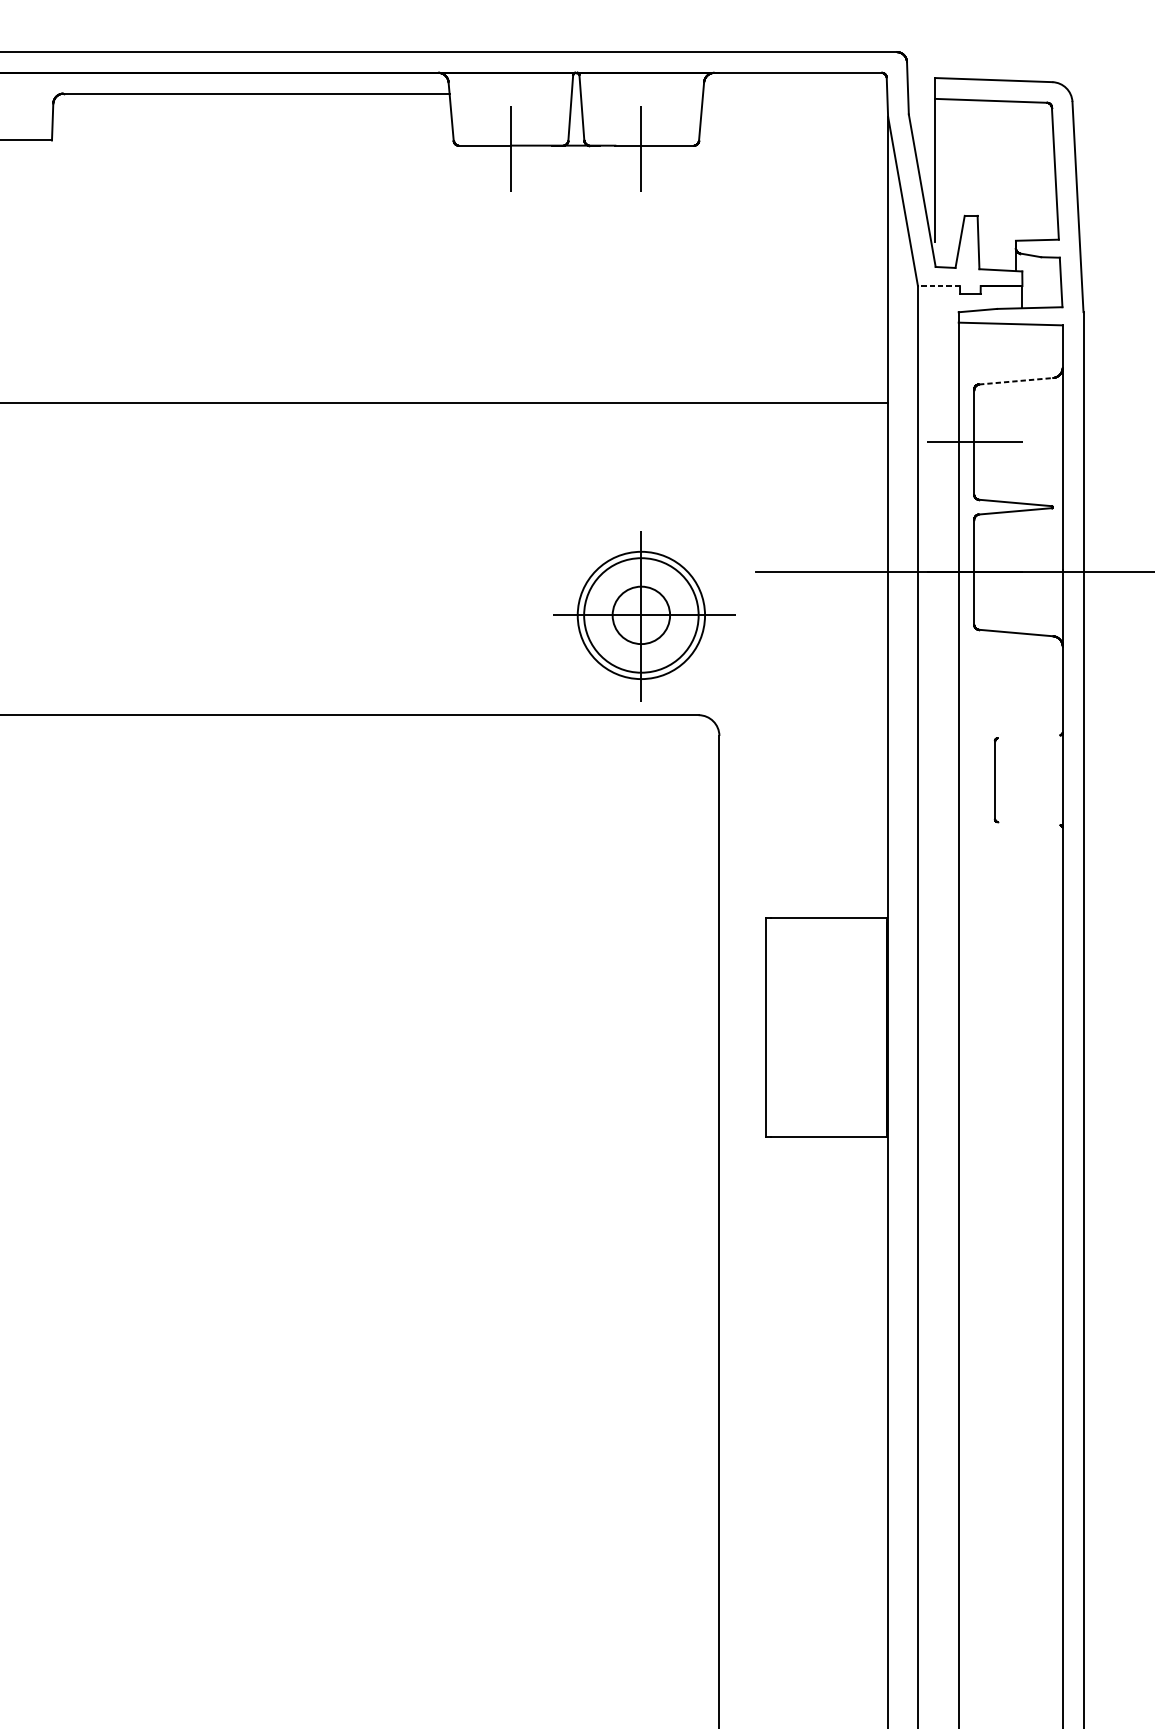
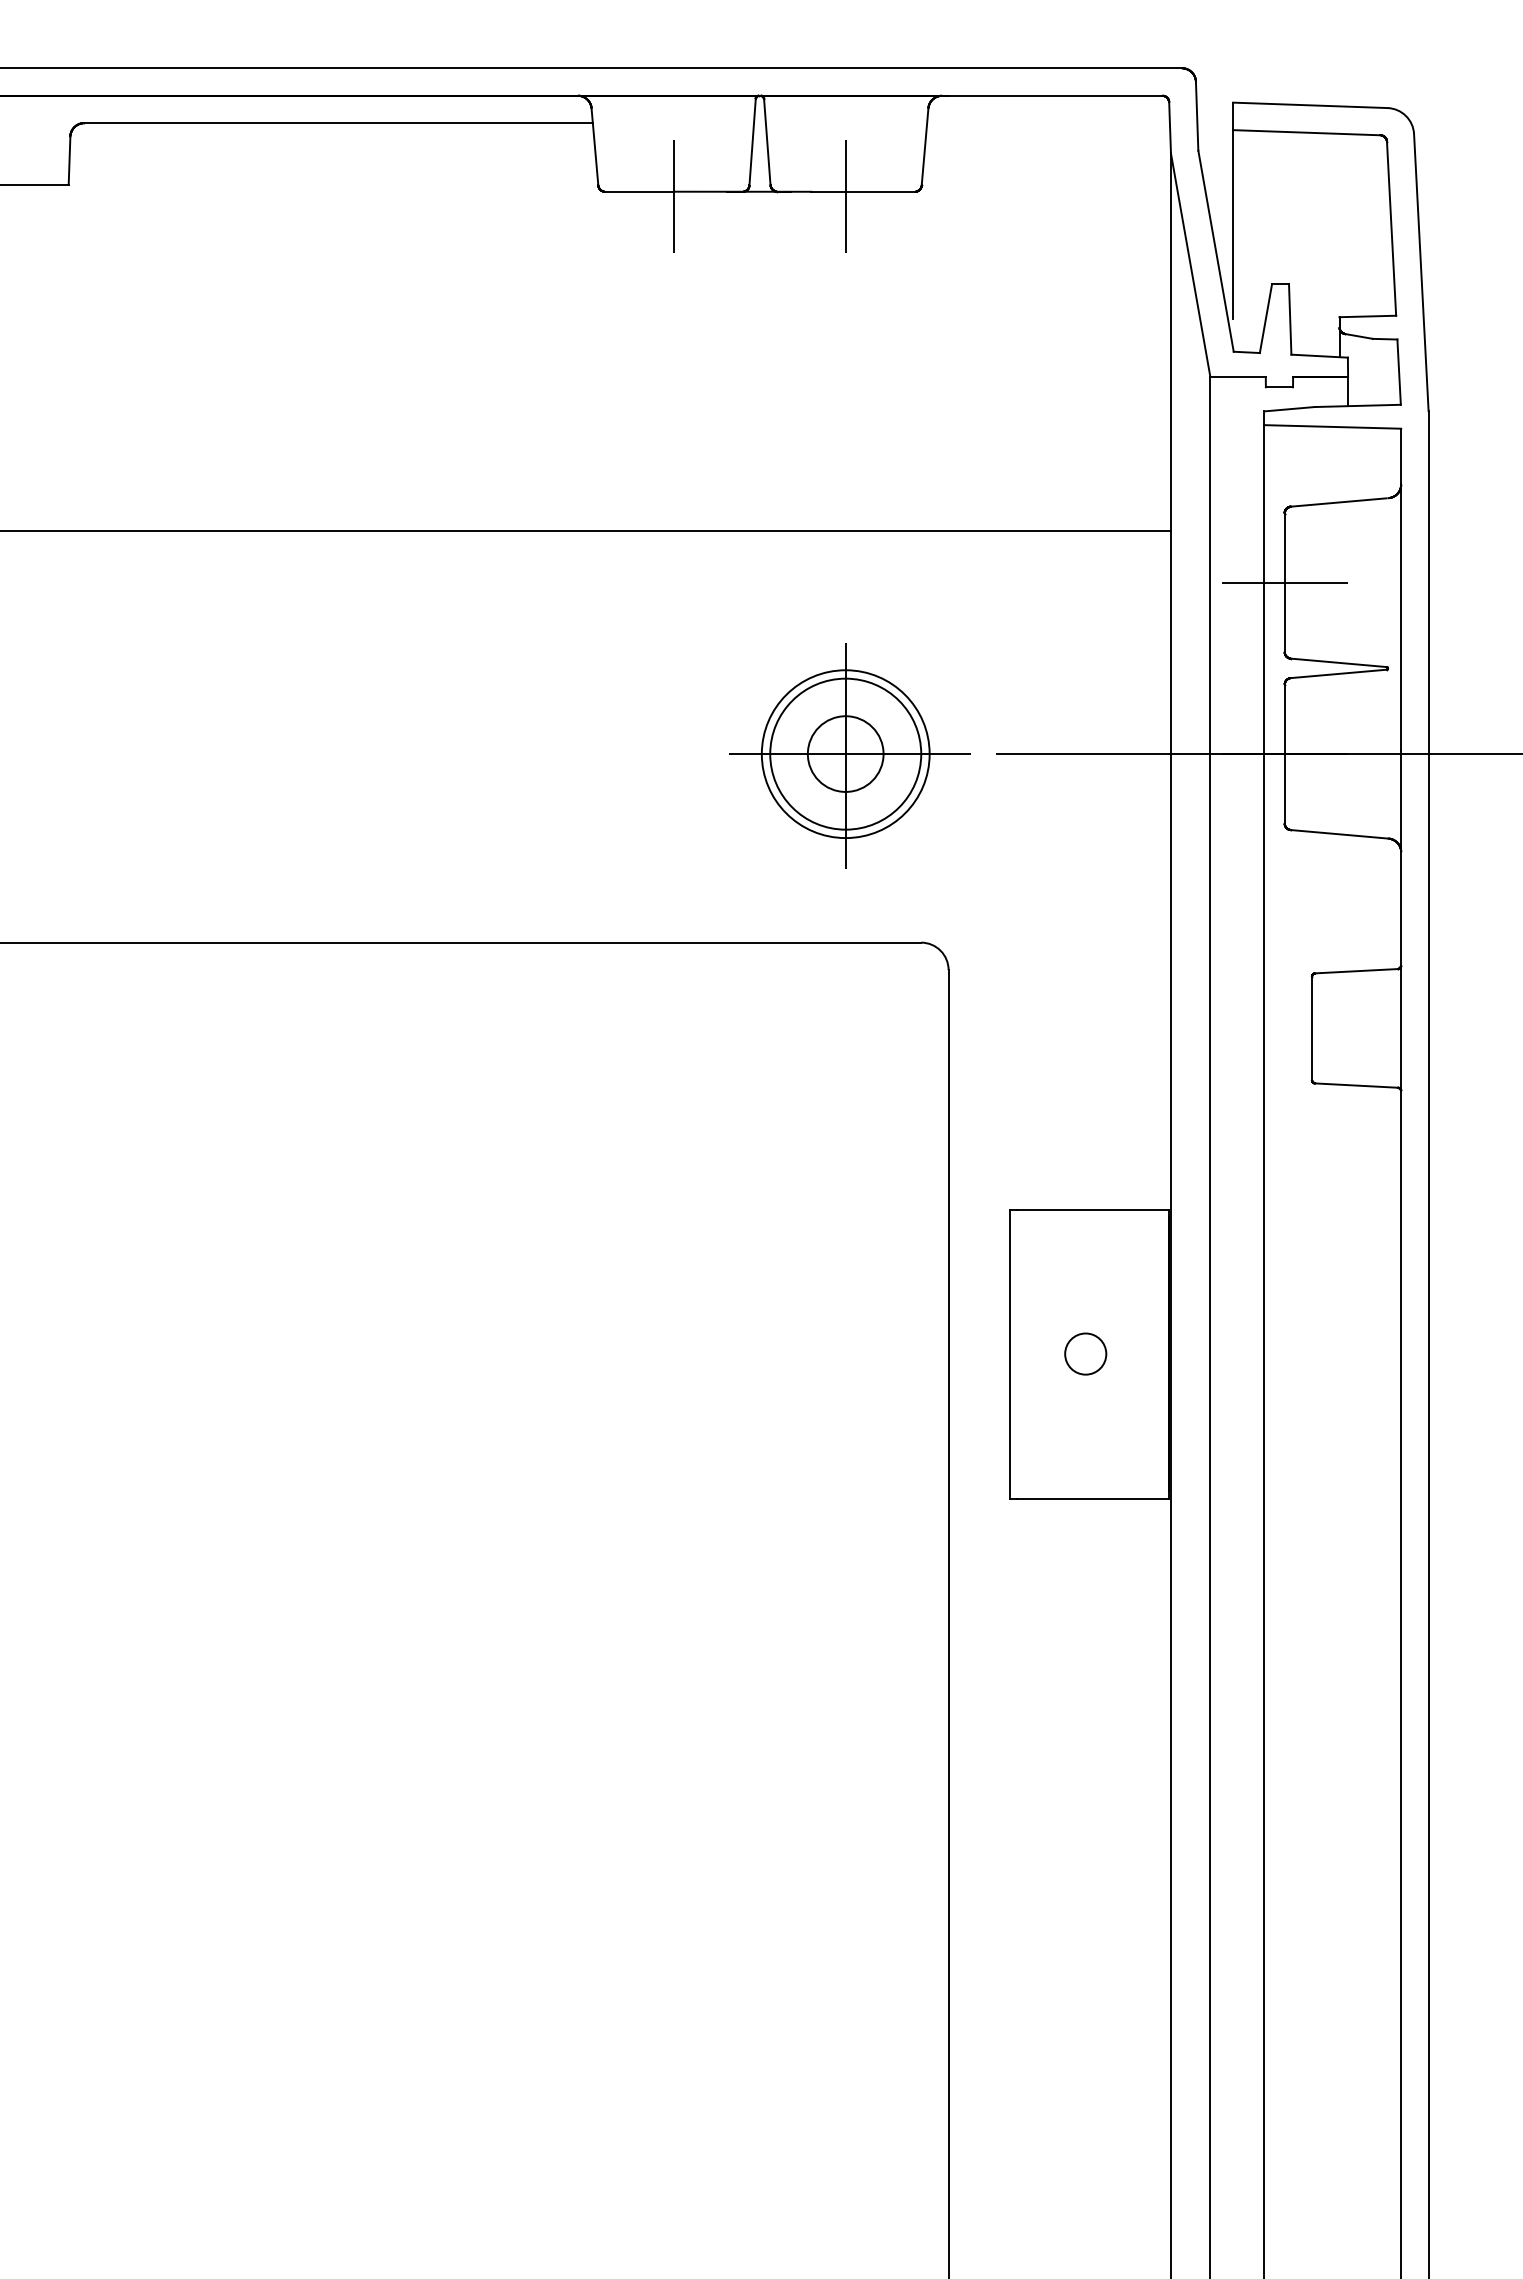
line: (939, 285) -> (1238, 376), dashed -> solid
line: (1015, 381) -> (1339, 502), dashed -> solid
part: (644, 616) -> (849, 755), moved
line: (1028, 737) -> (1356, 971), added
line: (1028, 823) -> (1356, 1085), added
circle: (823, 1026) -> (1085, 1353), added

